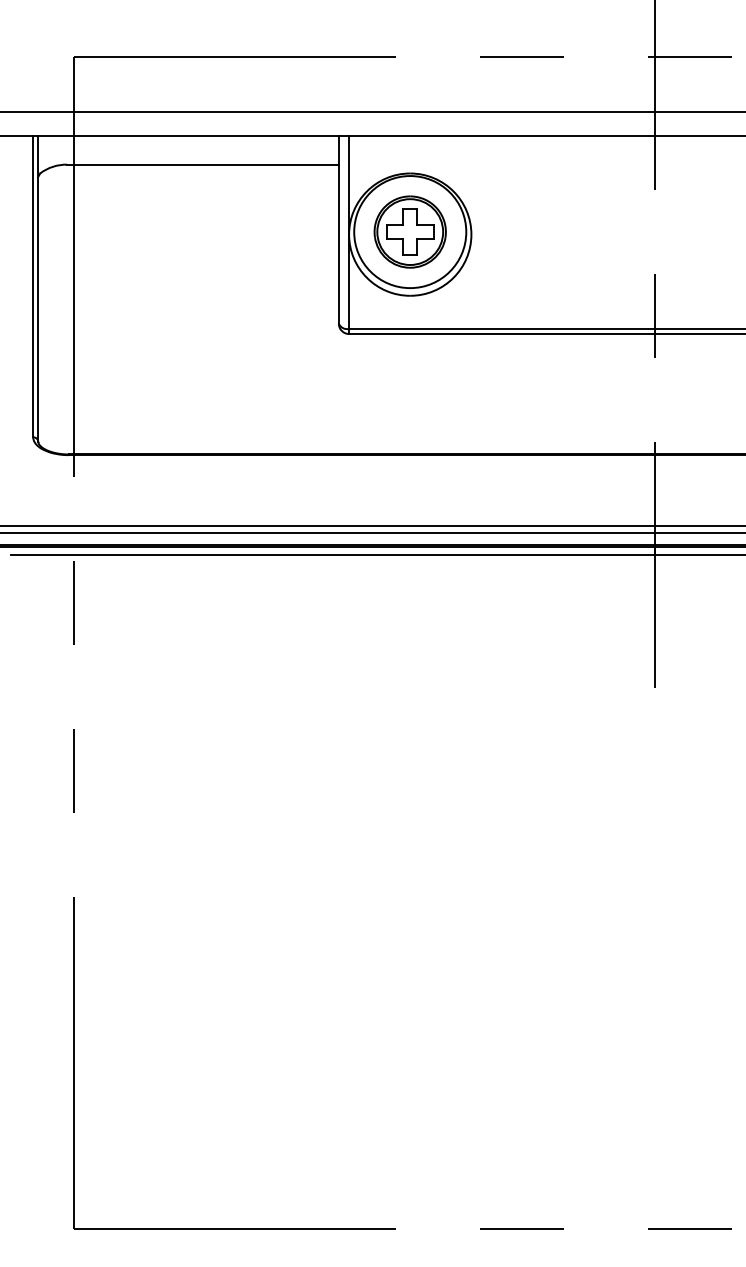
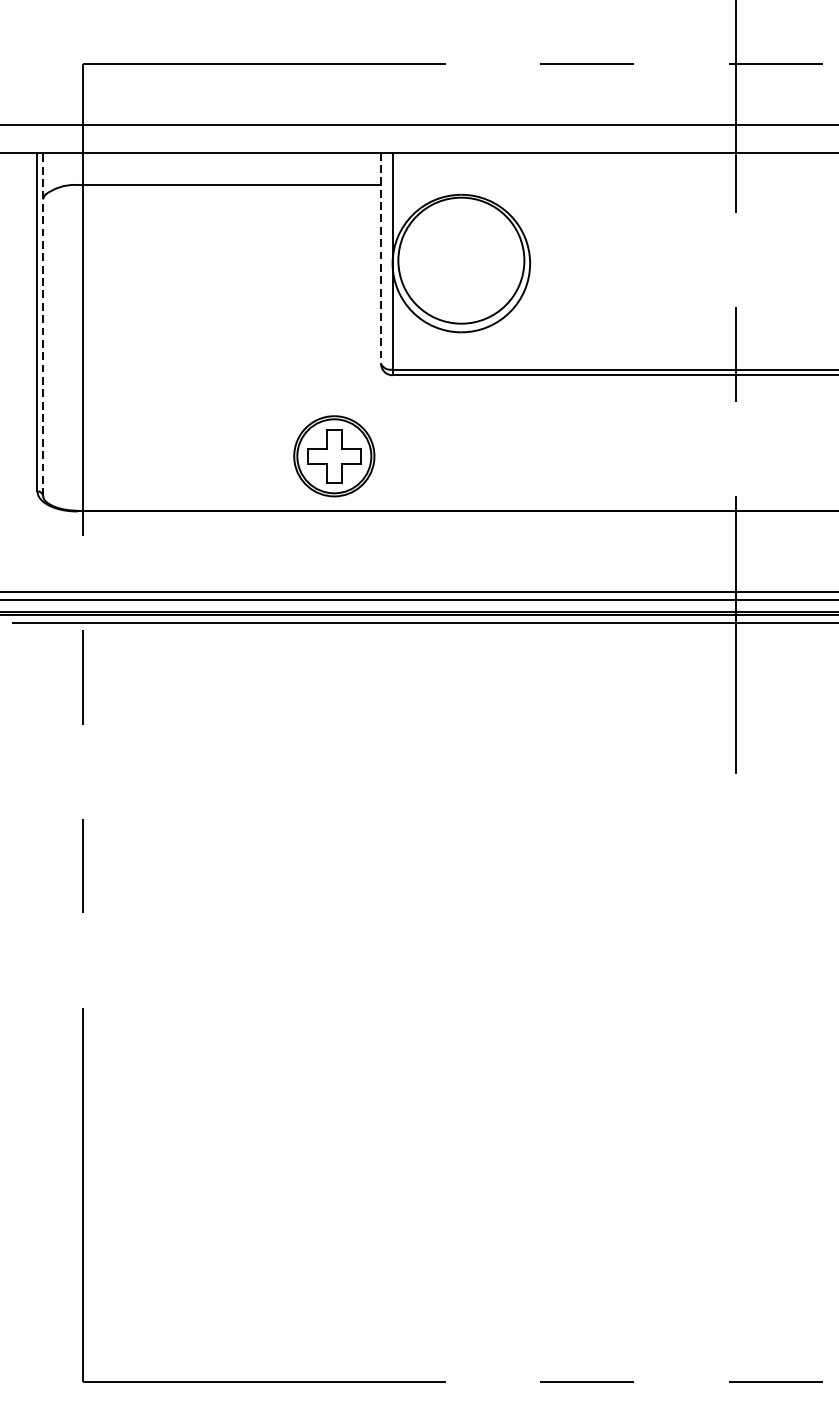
line: (338, 229) -> (380, 257), solid -> dashed
part: (409, 231) -> (333, 455), moved
line: (38, 288) -> (43, 324), solid -> dashed

